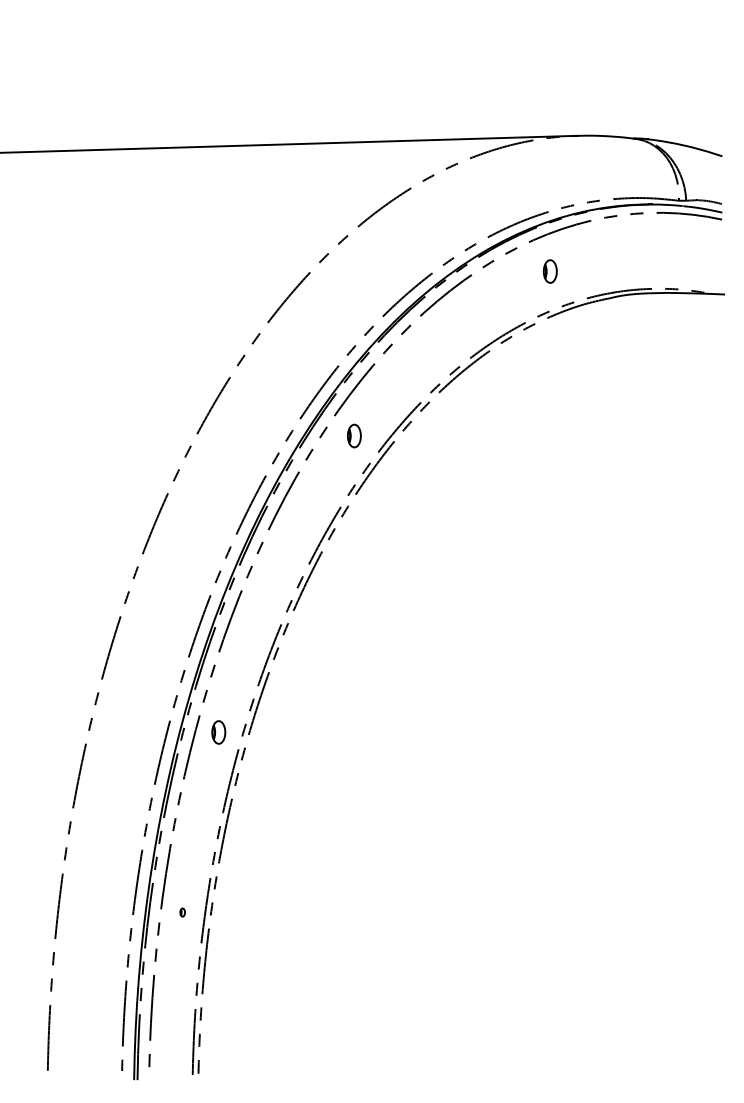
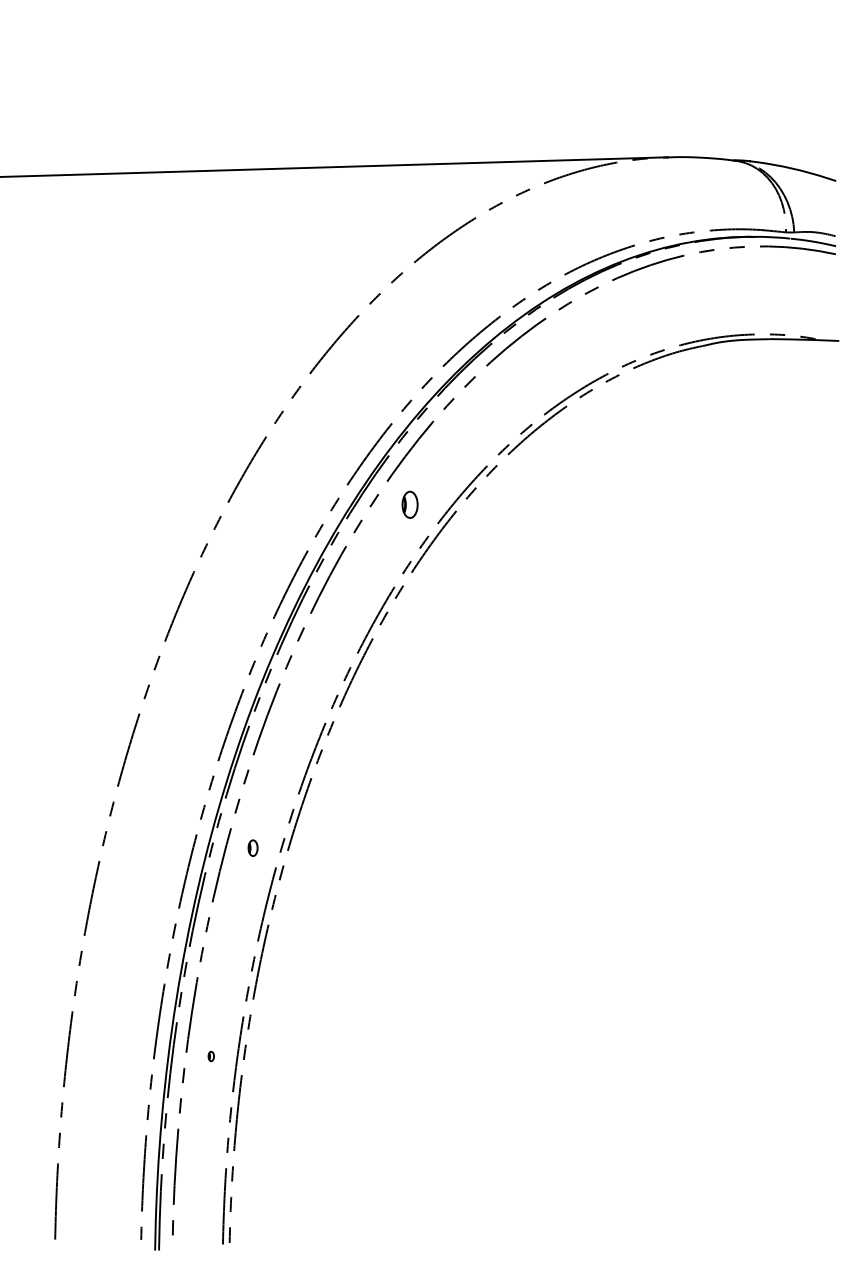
part: (549, 271) -> (636, 314), removed
part: (218, 732) -> (252, 848), size x0.6

